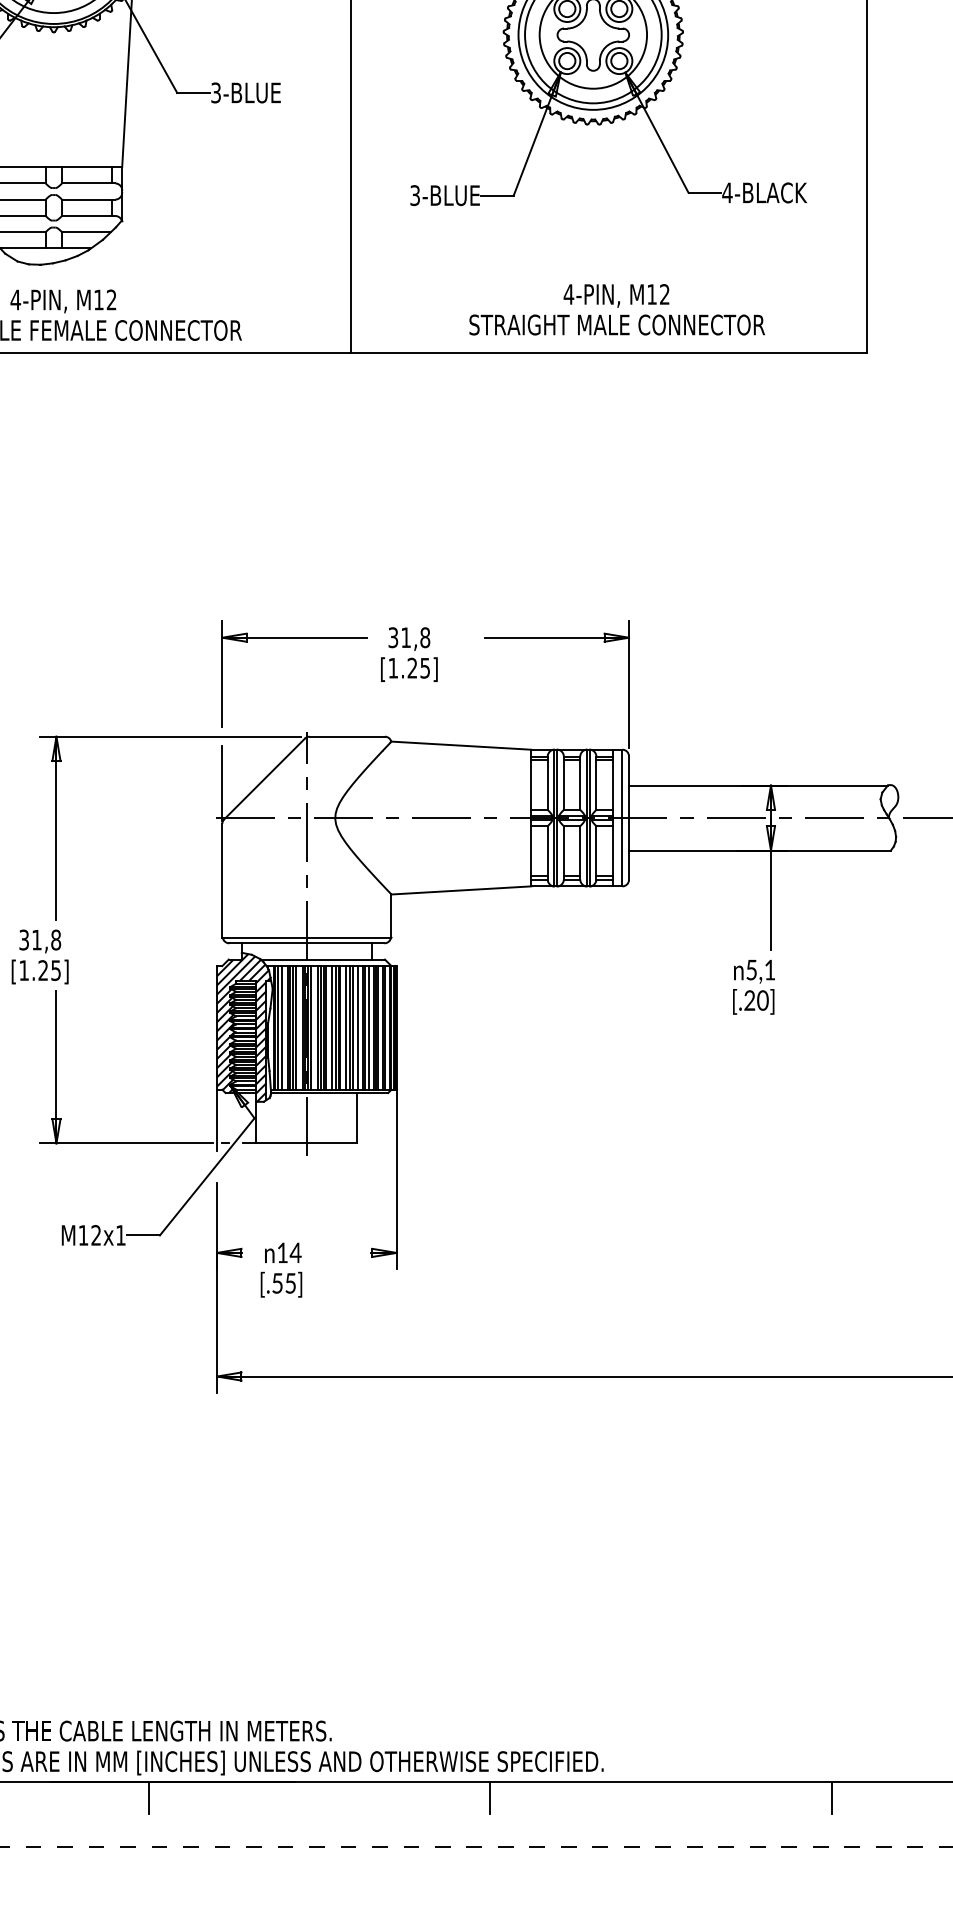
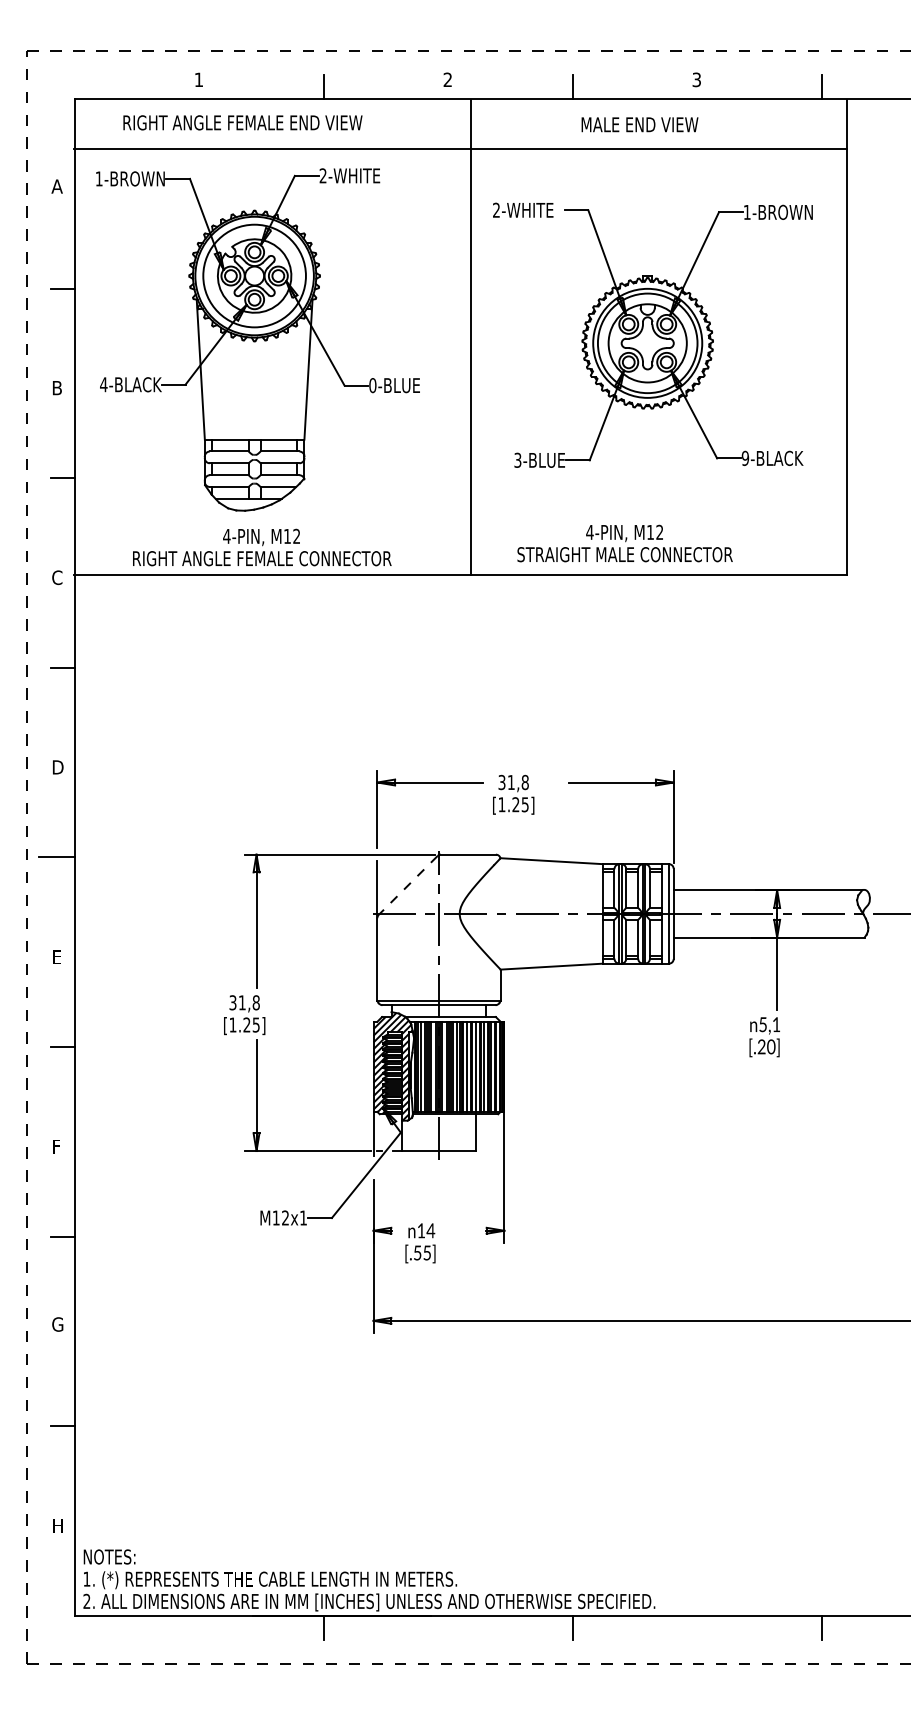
text: (215, 92) -> (372, 385), 3-BLUE -> 0-BLUE
text: (727, 193) -> (745, 458), 4-BLACK -> 9-BLACK
text: (616, 309) -> (624, 543), moved
line: (265, 779) -> (408, 885), solid -> dashed

